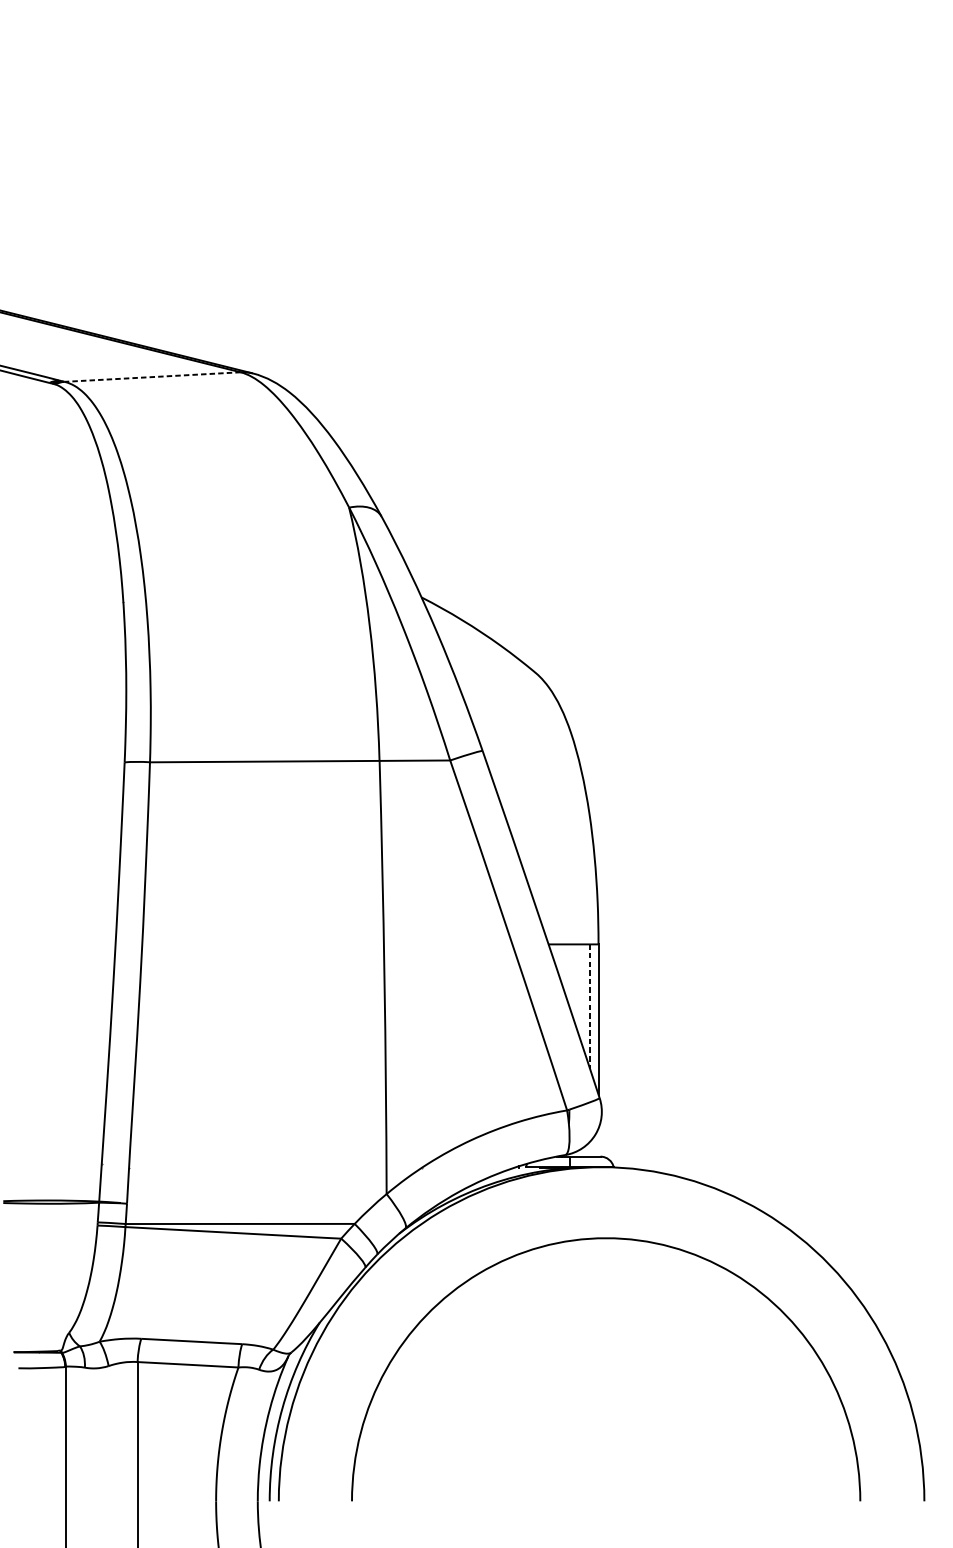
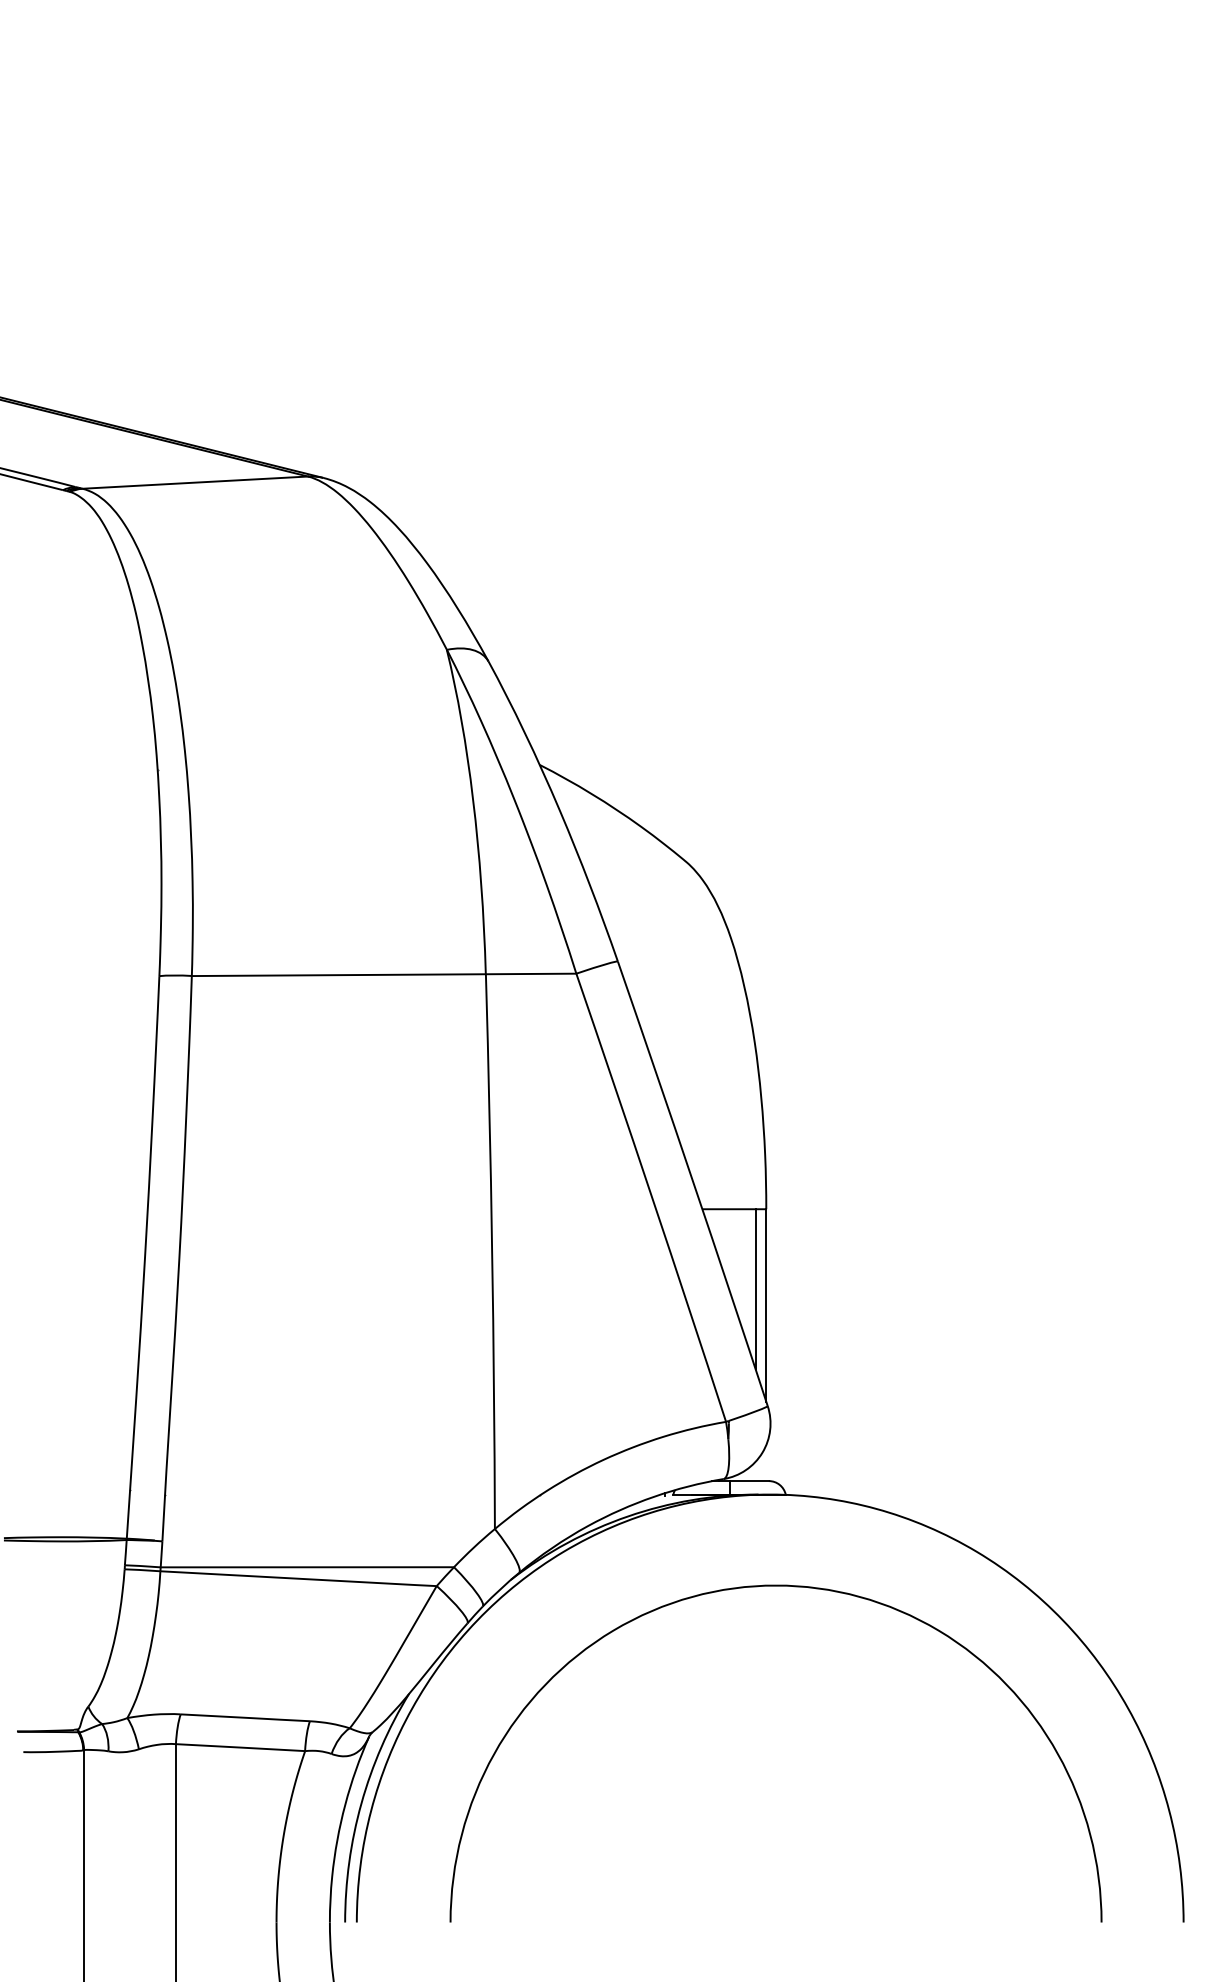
line: (152, 376) -> (195, 482), dashed -> solid
line: (590, 1006) -> (755, 1288), dashed -> solid

